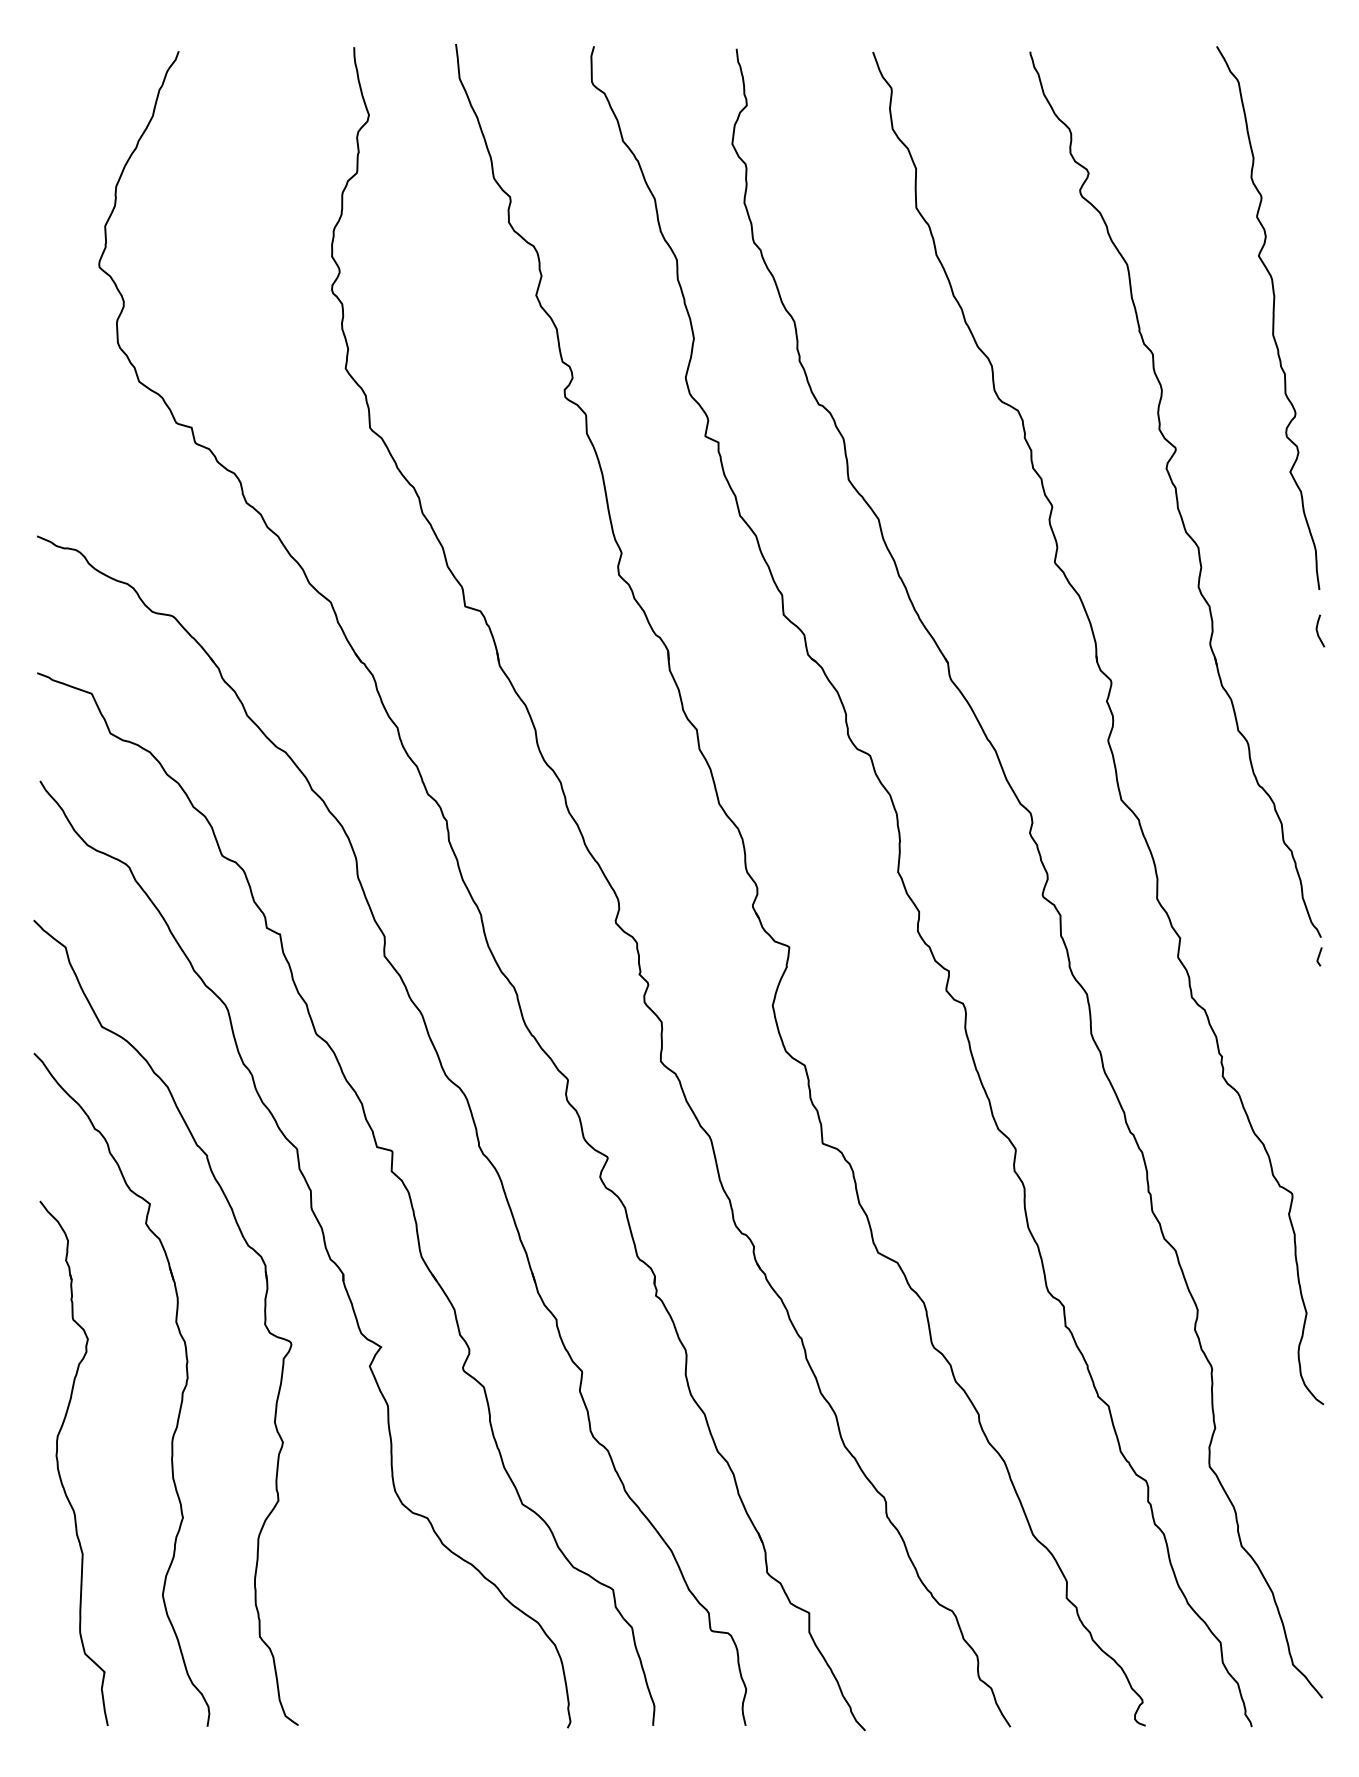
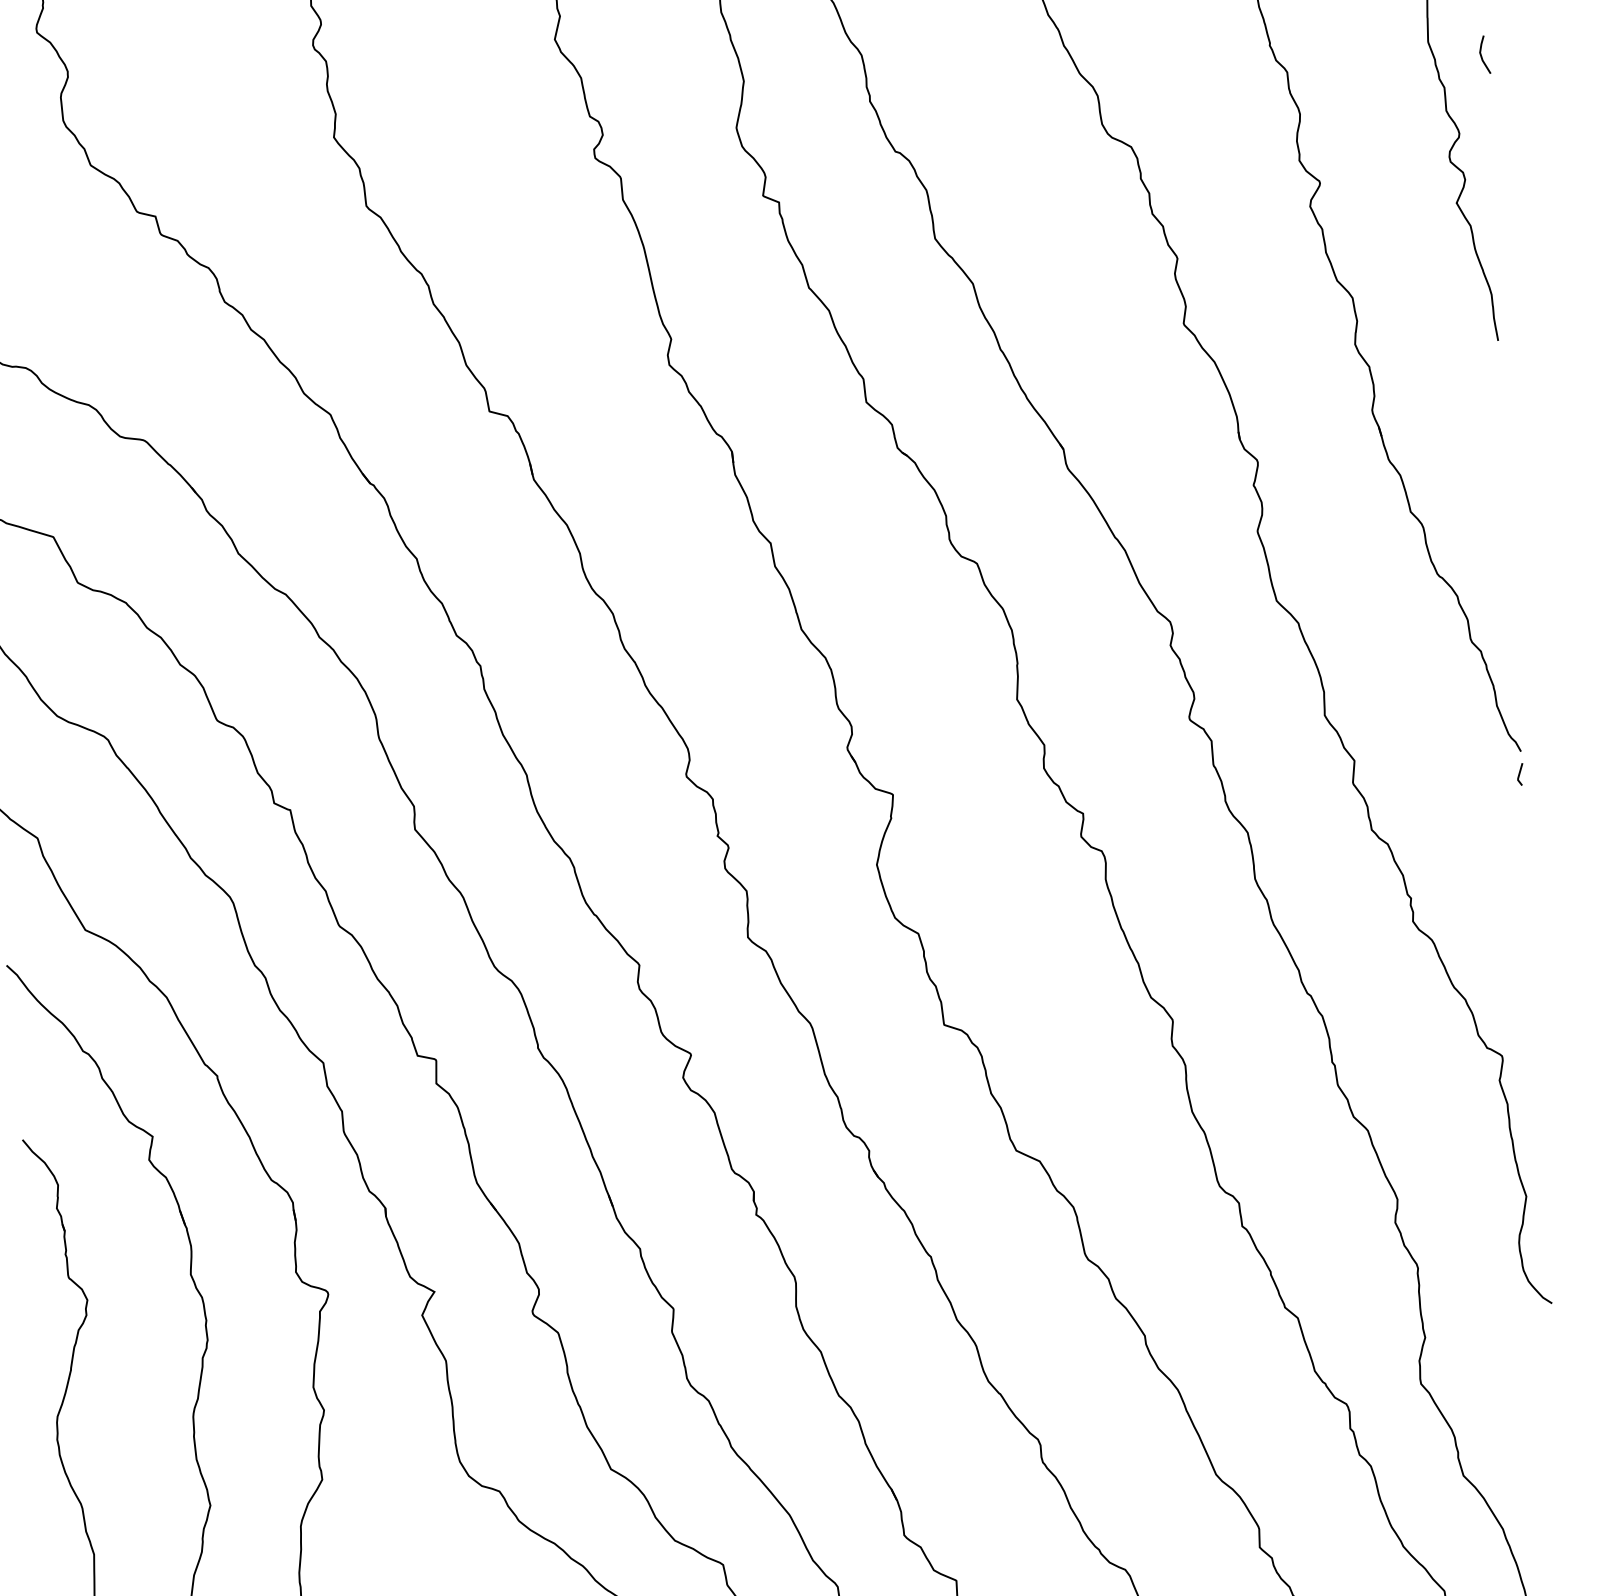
line: (1318, 631) -> (1482, 55), moved

